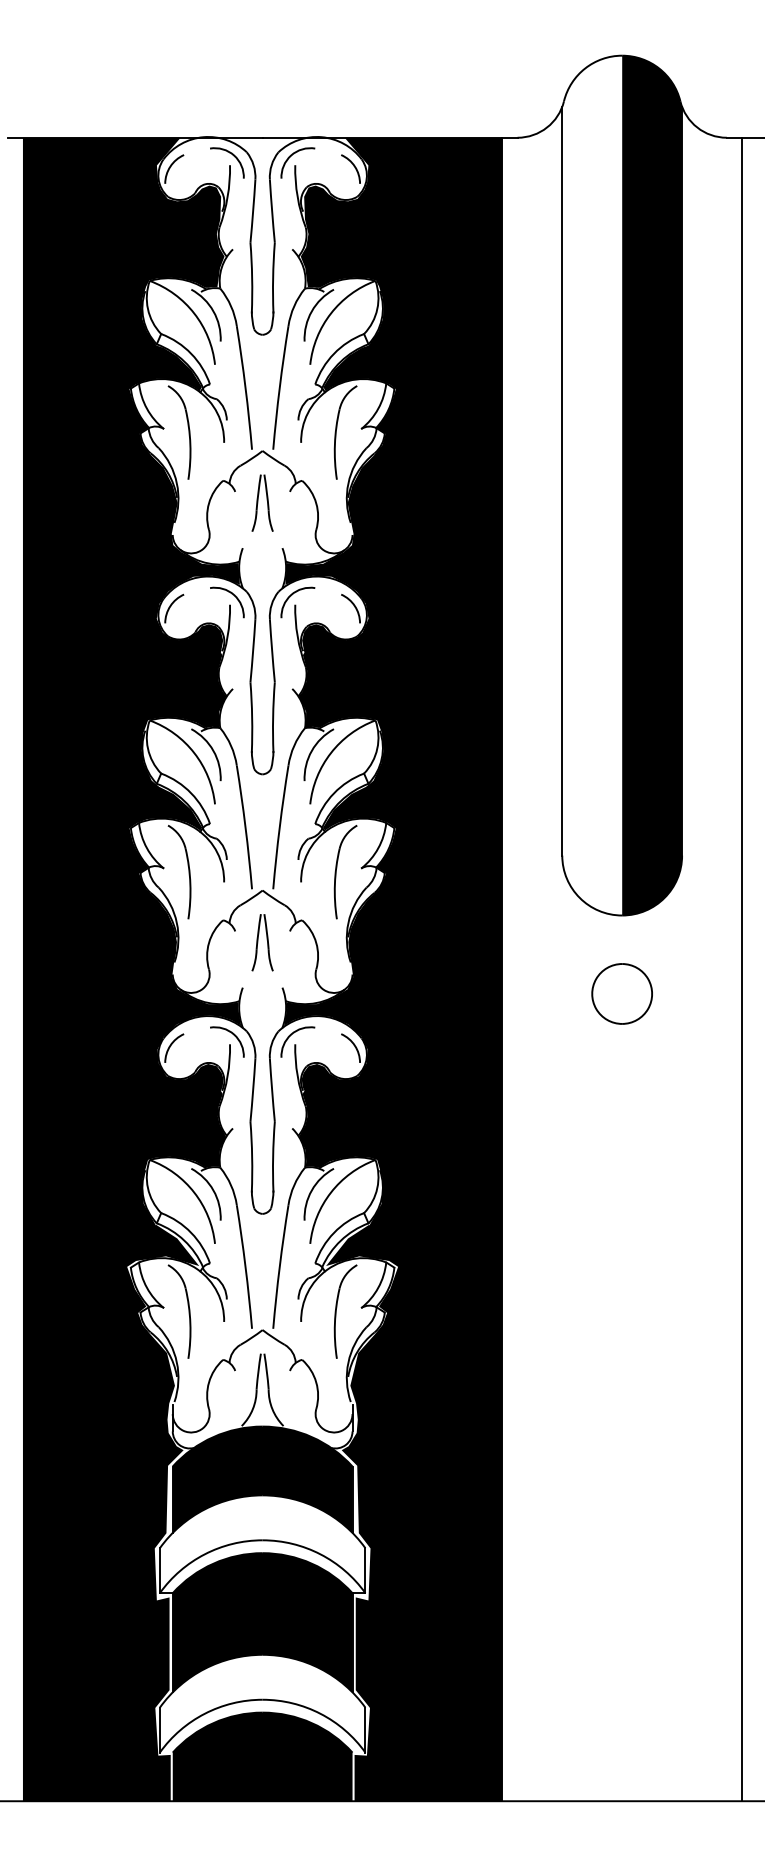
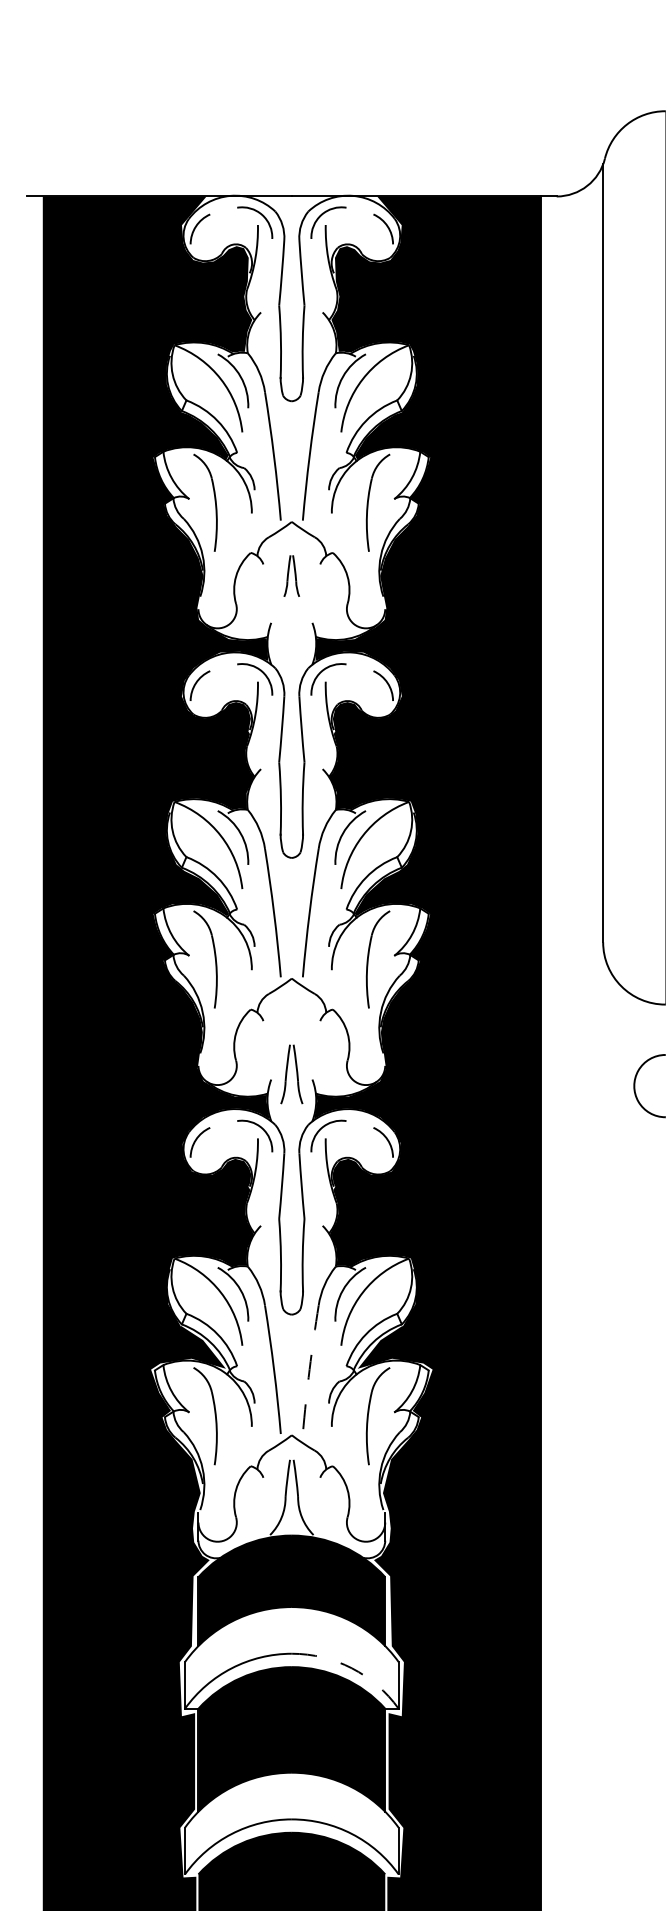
part: (262, 502) -> (291, 575), size x0.7
part: (262, 942) -> (291, 1074), moved
arc: (279, 1266) -> (309, 1369), solid -> dashed
arc: (320, 1554) -> (351, 1668), solid -> dashed

